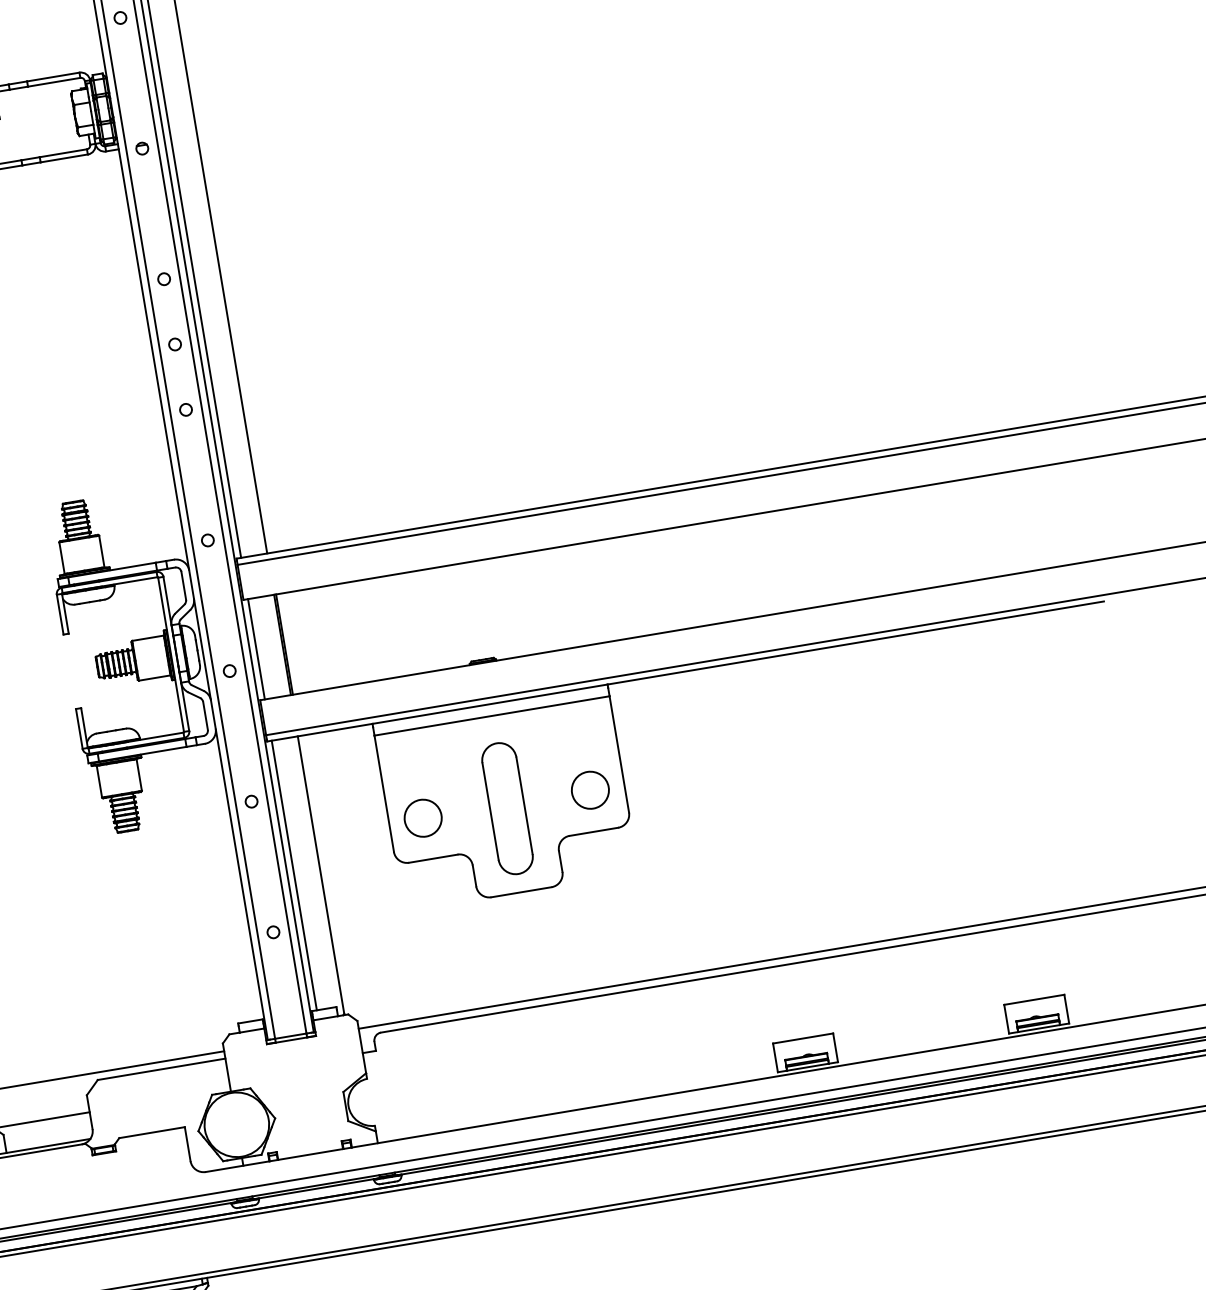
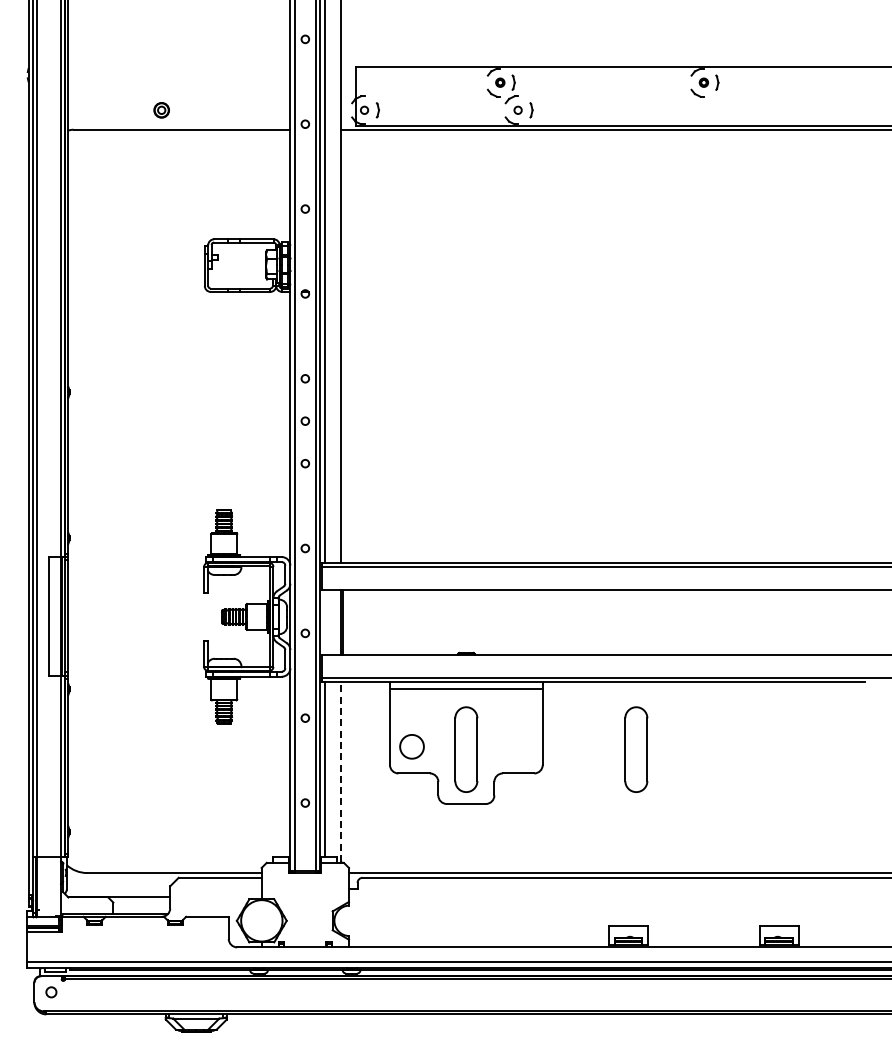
line: (256, 647) -> (324, 621), removed
part: (769, 764) -> (636, 749), added
circle: (590, 789) -> (520, 746), removed
line: (320, 874) -> (341, 771), solid -> dashed

